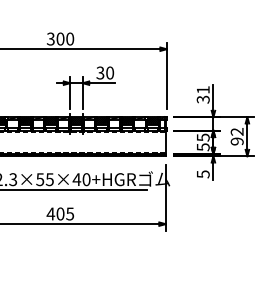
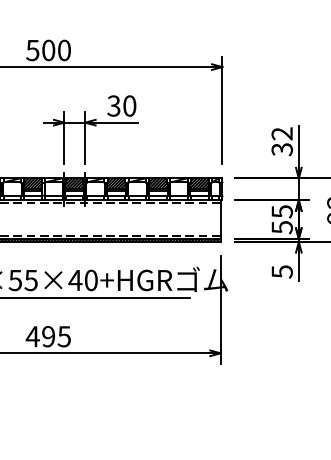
text: (50, 38) -> (32, 49), 300 -> 500
text: (202, 89) -> (280, 132), 31 -> 32
text: (60, 213) -> (48, 335), 405 -> 495

